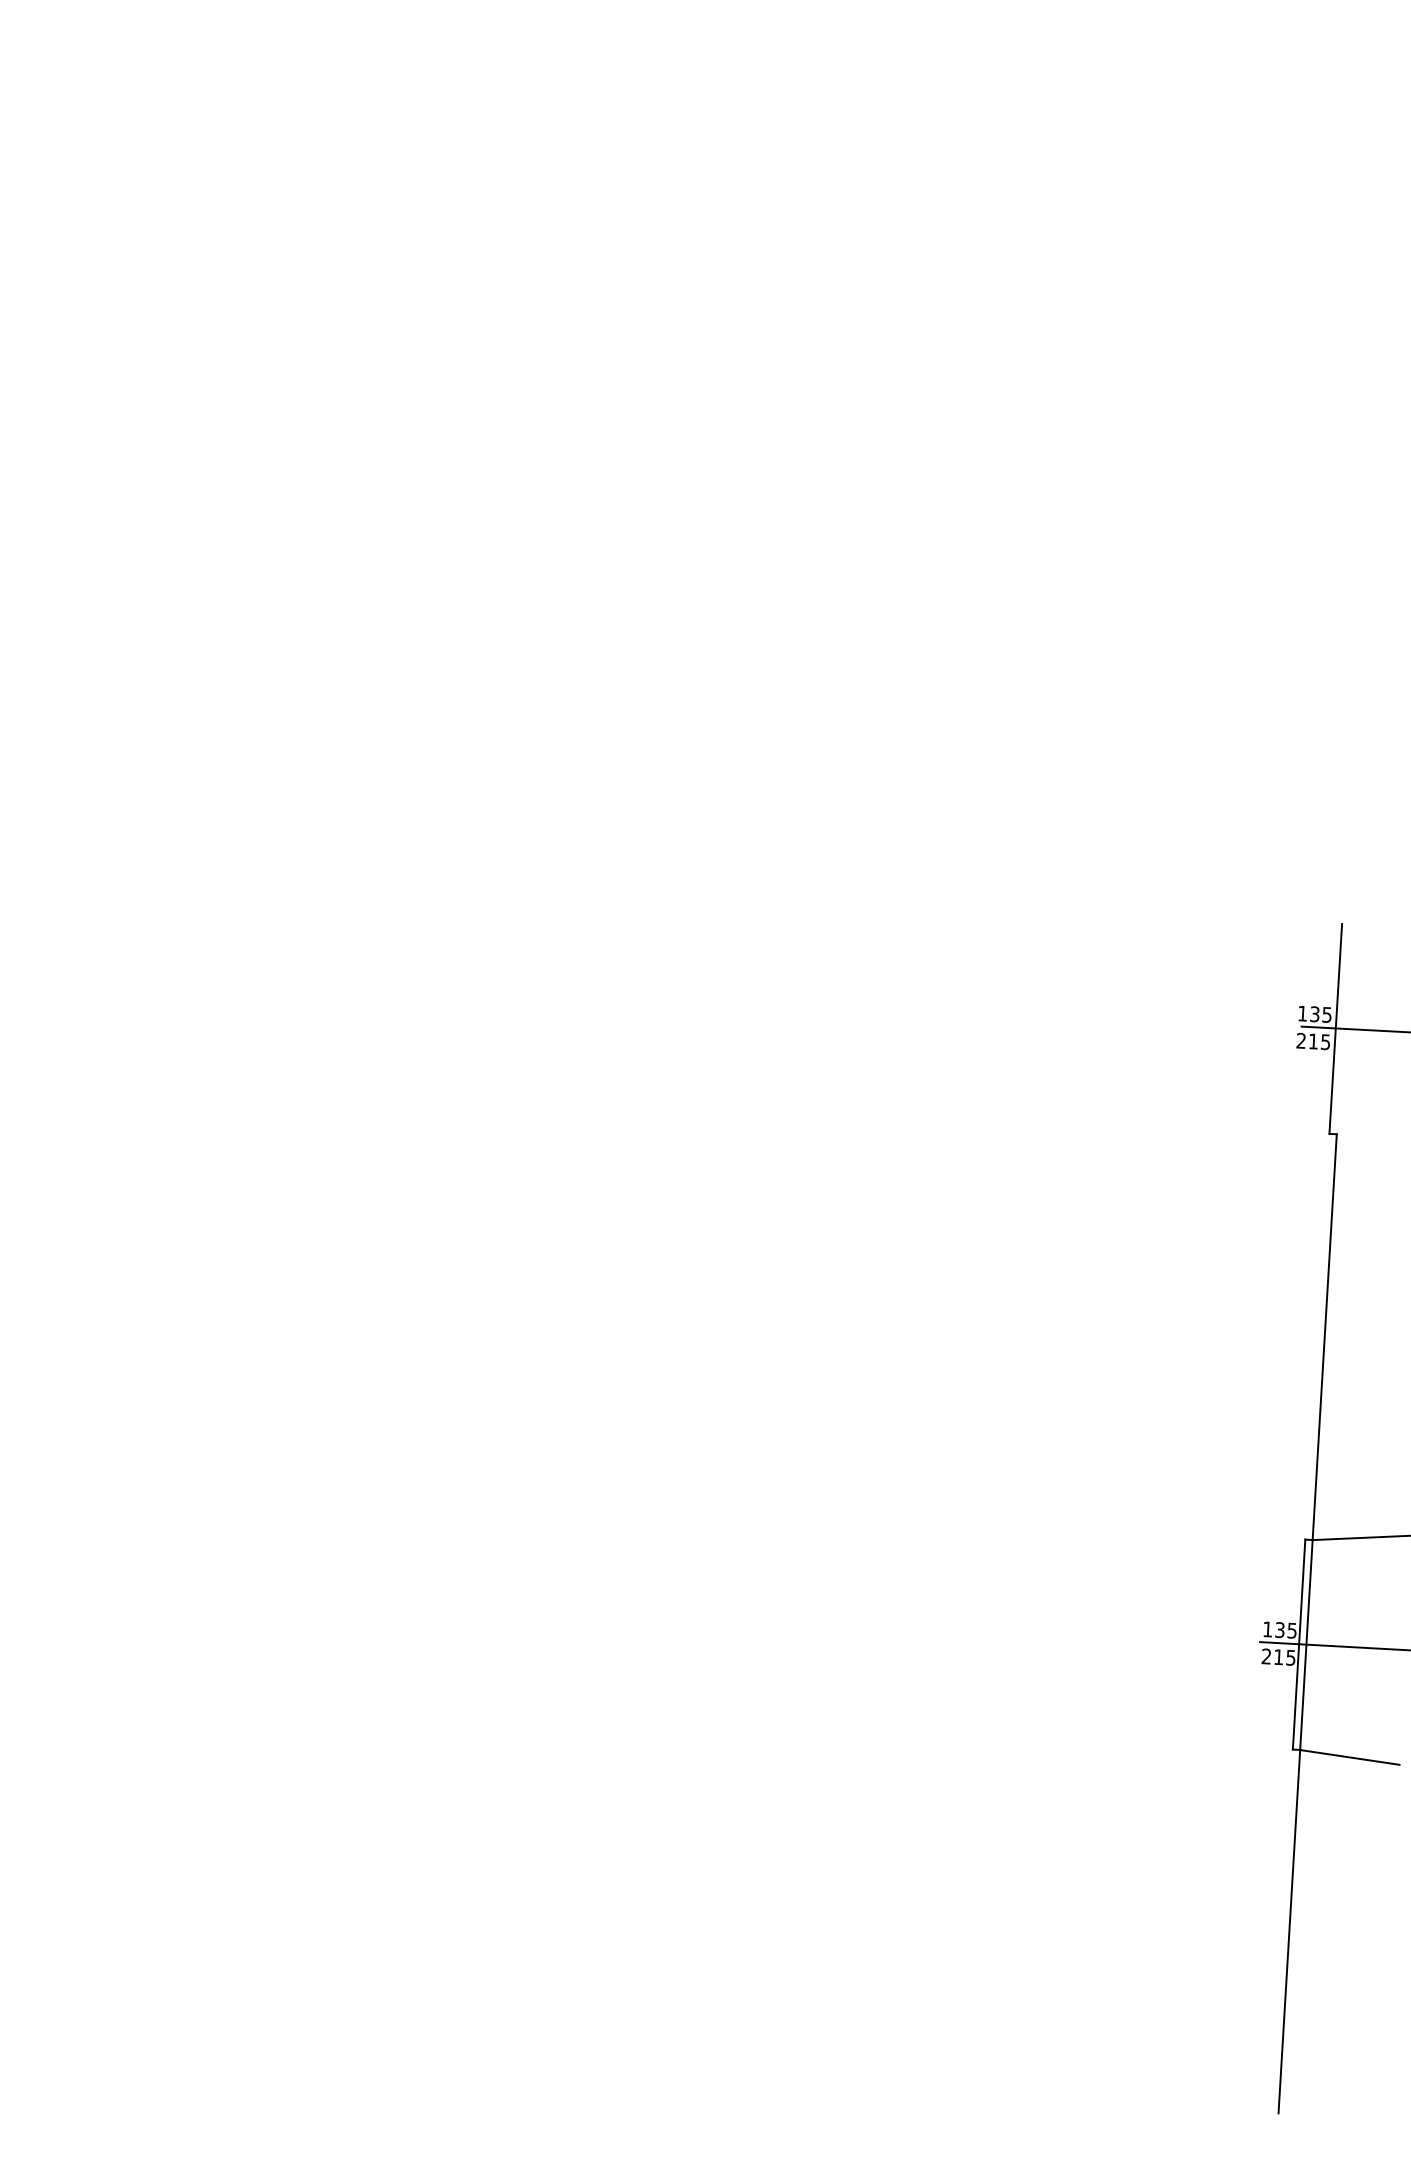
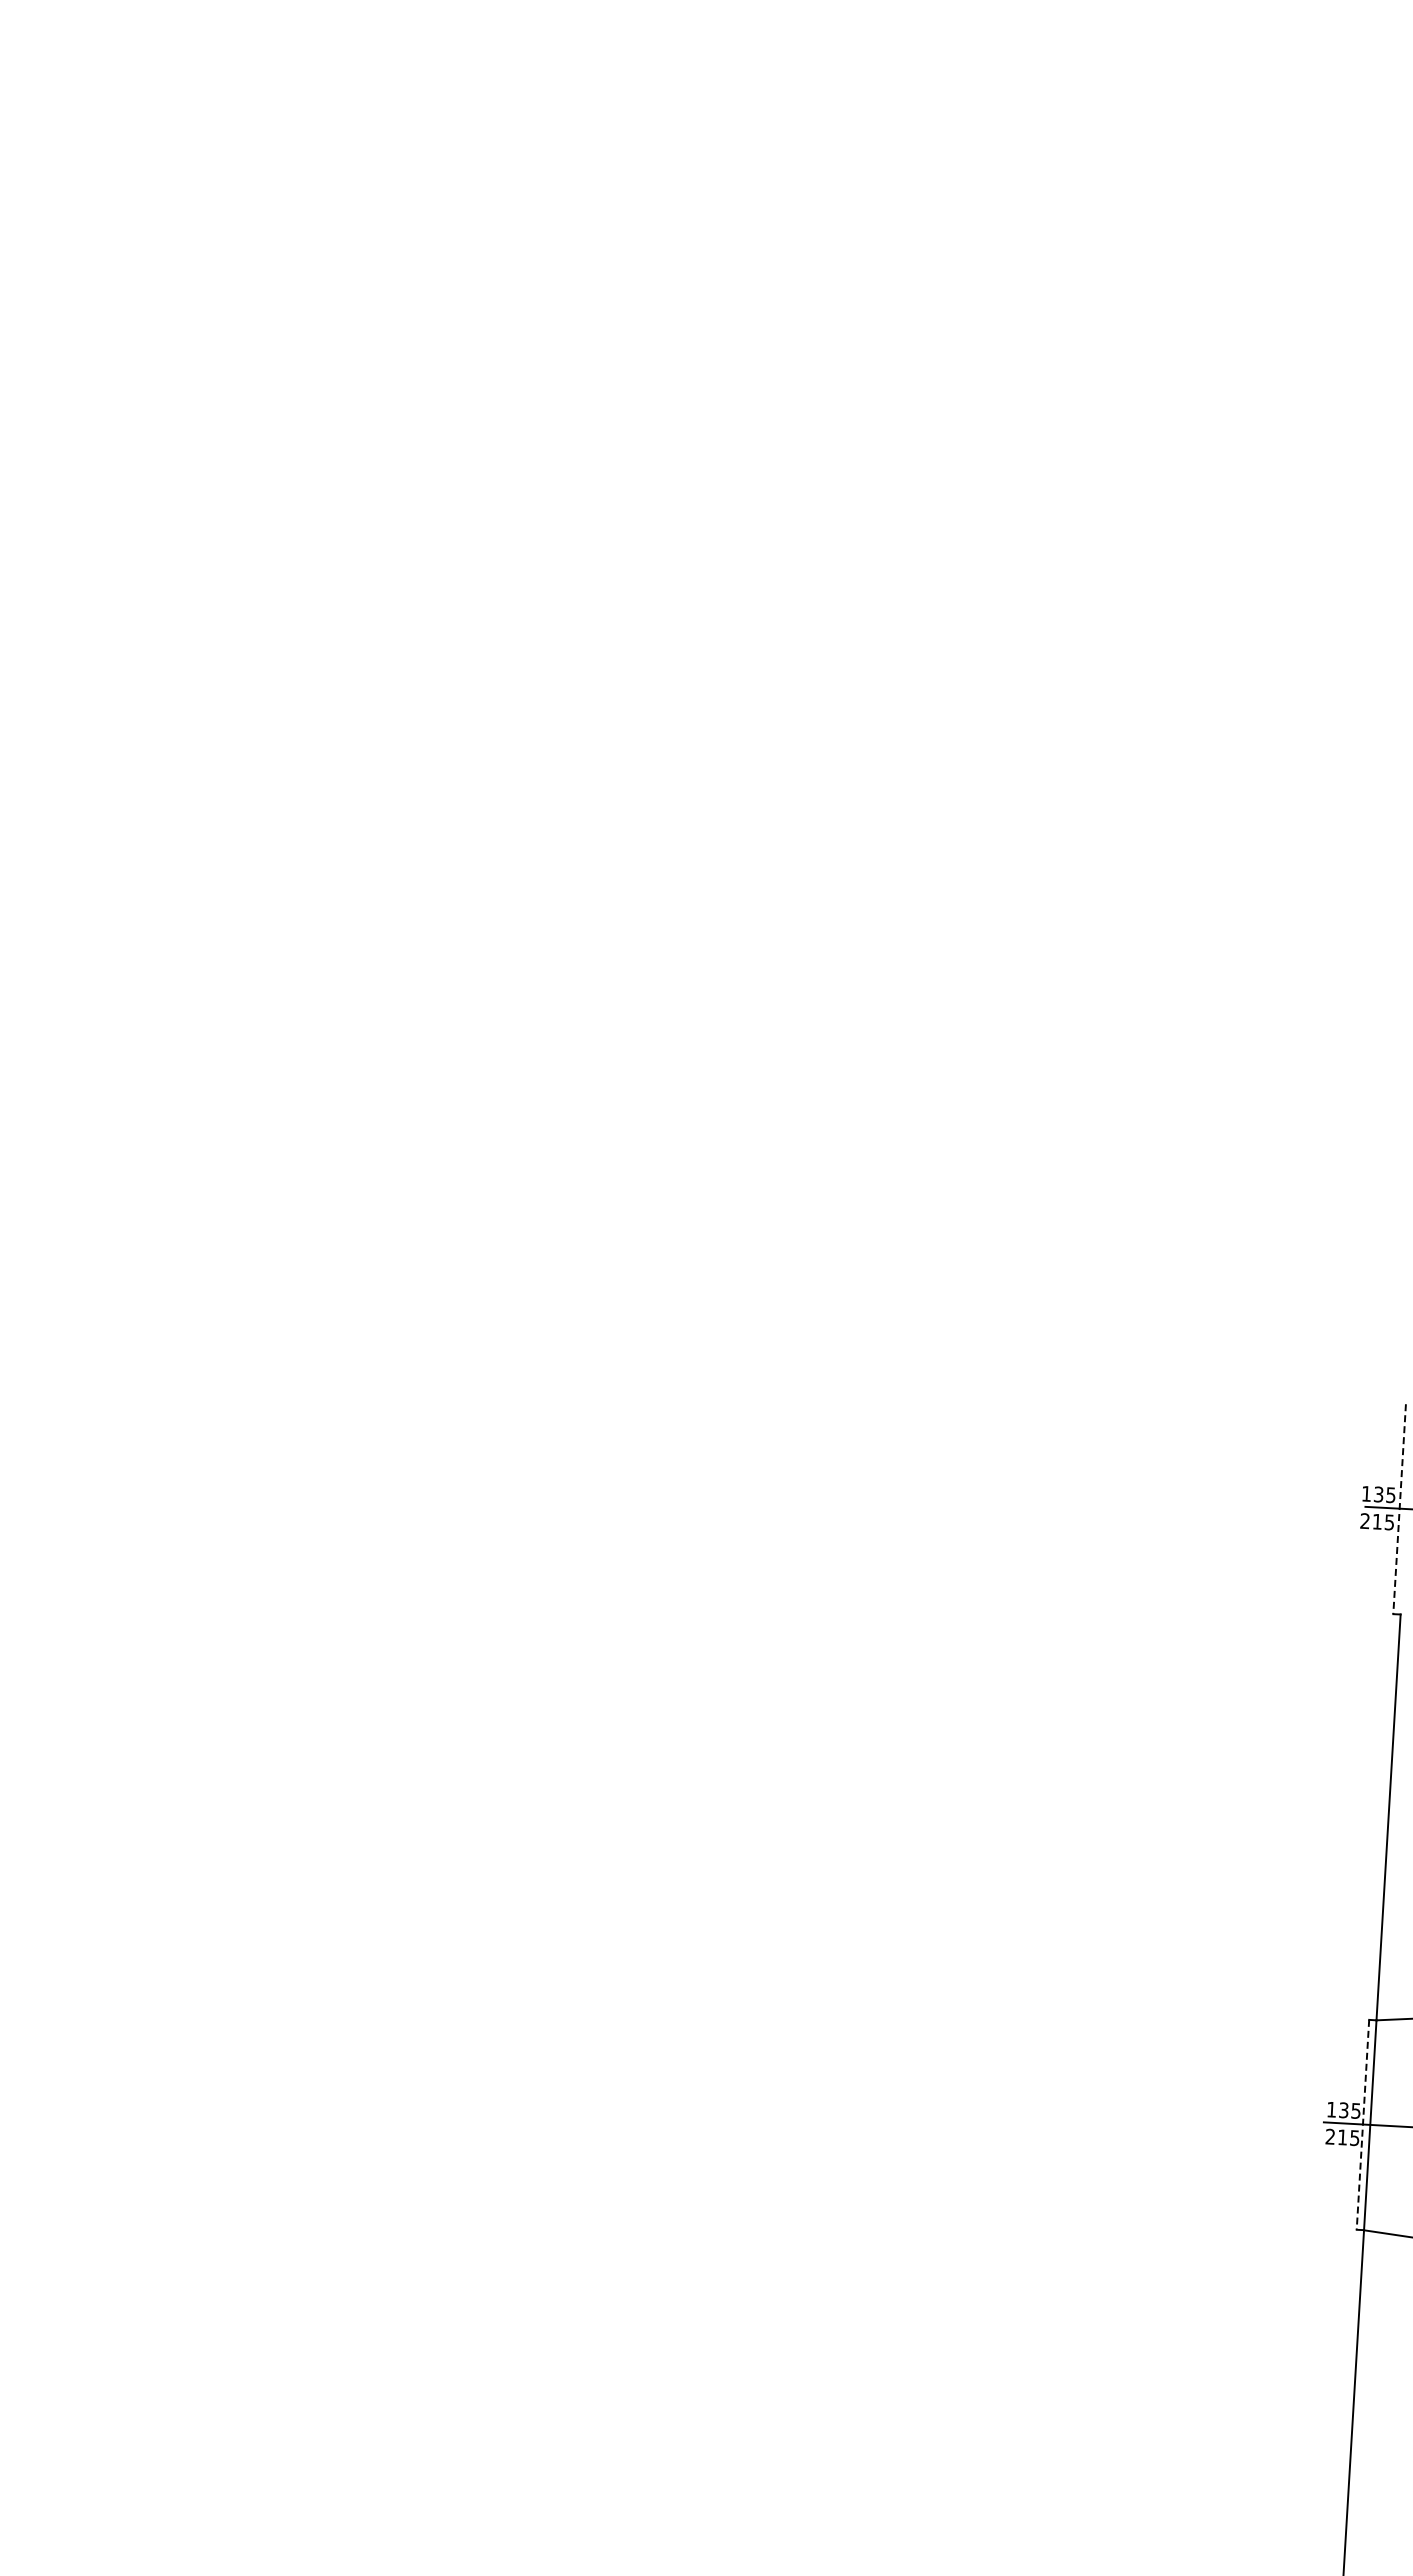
line: (1335, 1029) -> (1399, 1509), solid -> dashed
line: (1298, 1645) -> (1362, 2125), solid -> dashed

